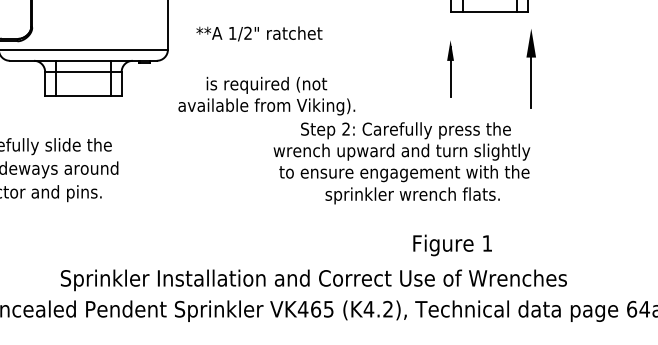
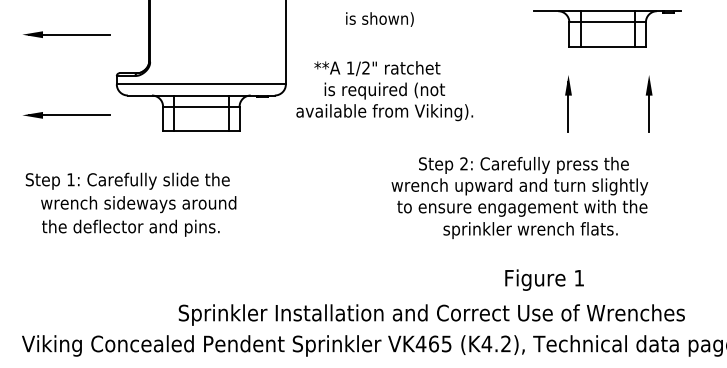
part: (530, 68) -> (648, 103), size x0.71
text: (266, 95) -> (384, 101), moved
text: (452, 244) -> (544, 279), moved

